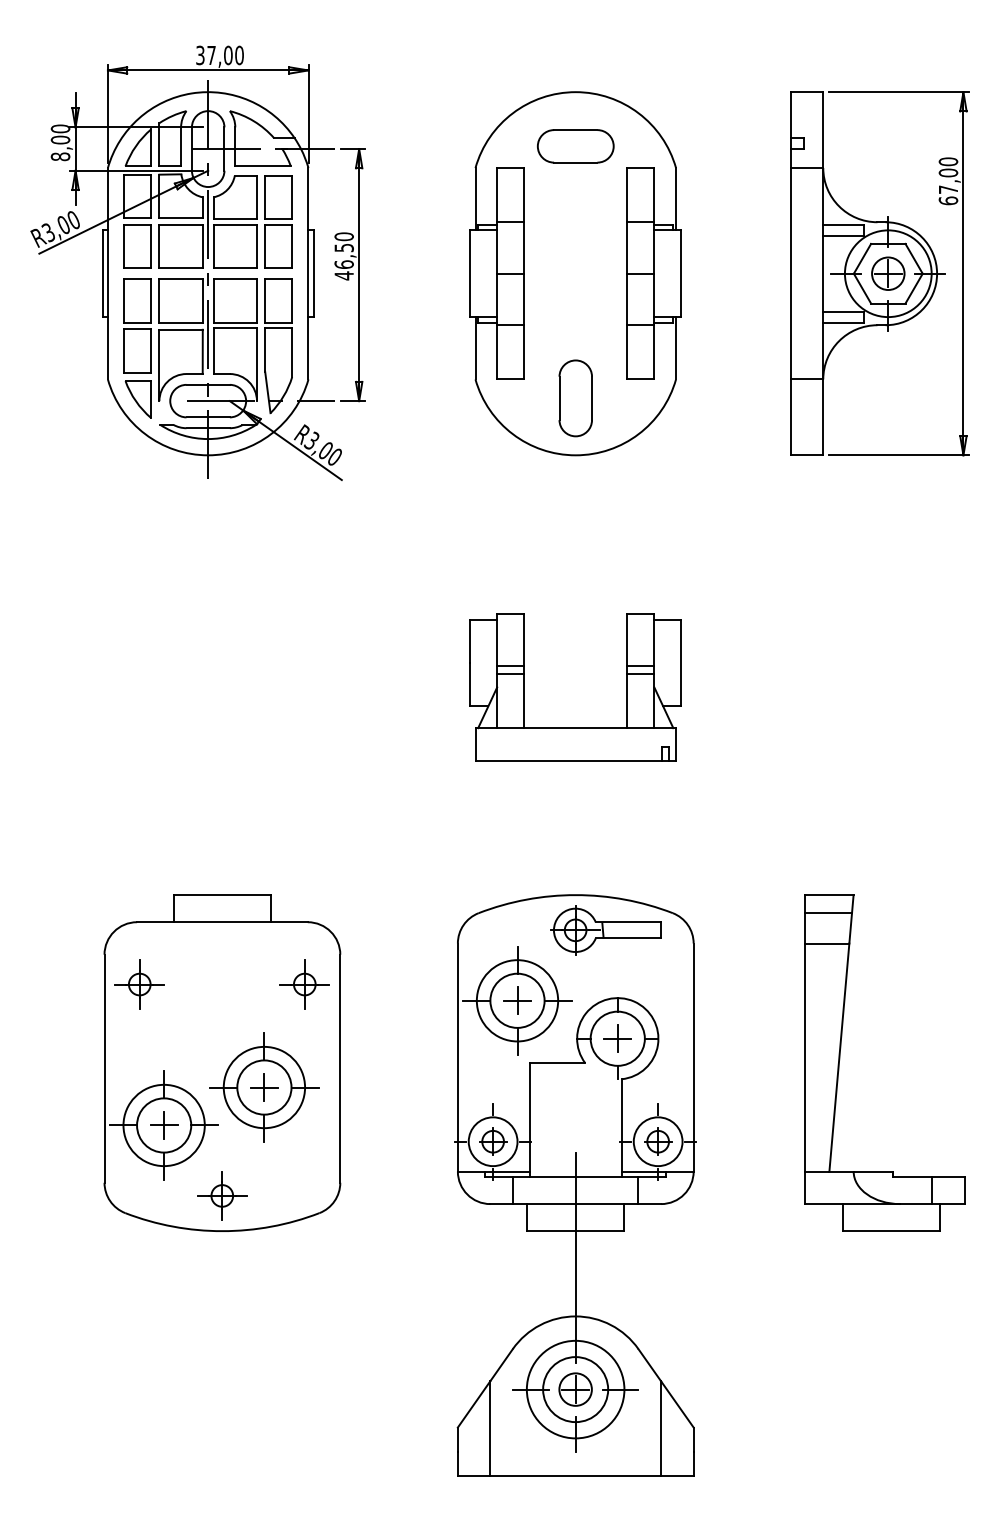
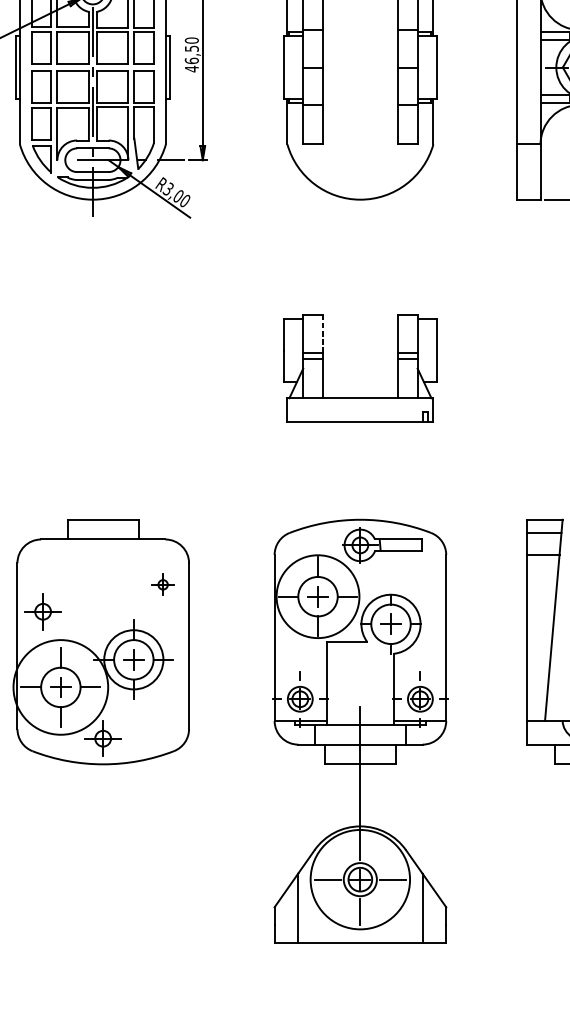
part: (575, 398) -> (360, 158), removed
line: (524, 640) -> (323, 334), solid -> dashed
part: (139, 984) -> (42, 611), moved
part: (304, 984) -> (163, 584), size x0.6
circle: (517, 1000) -> (318, 596), size x1.4
circle: (163, 1125) -> (60, 687), size x1.6
circle: (492, 1141) -> (299, 699), size x0.7
circle: (657, 1141) -> (419, 699), size x0.7
circle: (575, 1389) -> (360, 879), size x0.7
circle: (575, 1389) -> (360, 879), size x1.4

